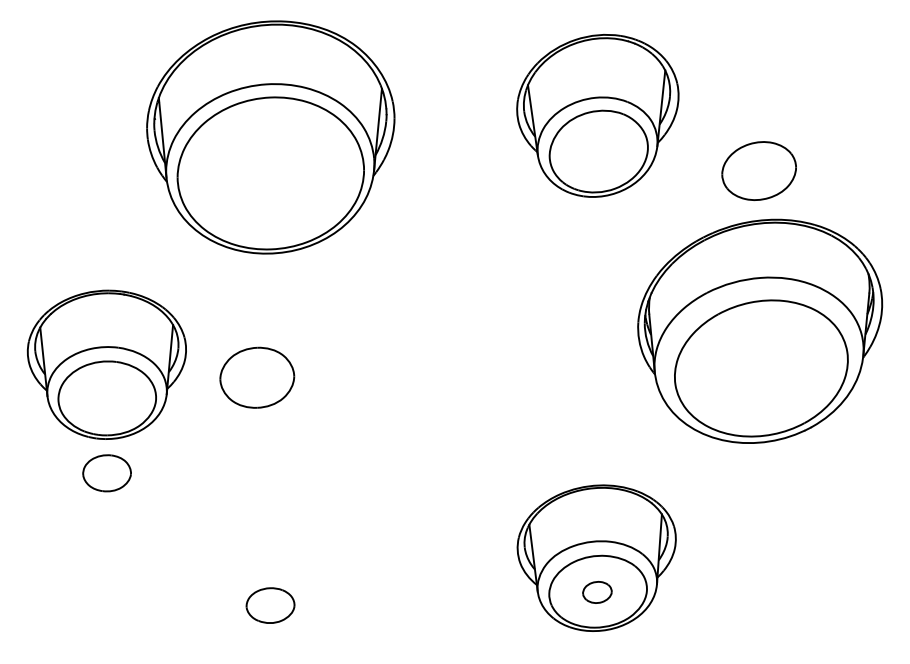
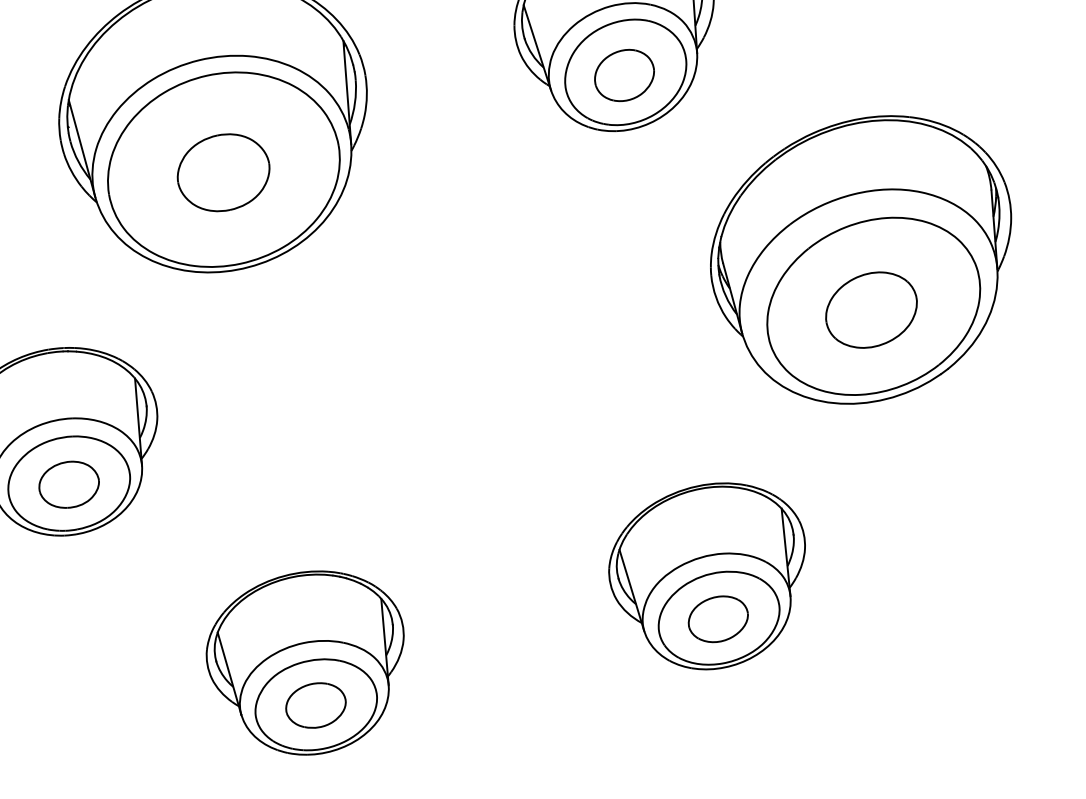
part: (597, 153) -> (624, 75), added
part: (758, 170) -> (870, 309), moved
part: (257, 377) -> (223, 172), moved
part: (106, 473) -> (68, 485), moved
part: (270, 571) -> (308, 663), added
part: (597, 592) -> (718, 619), size x1.67

